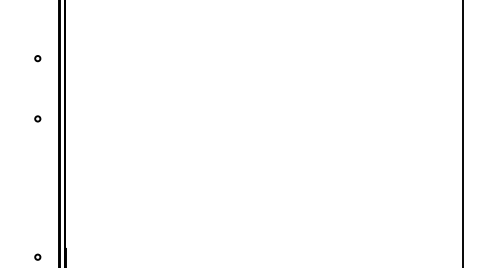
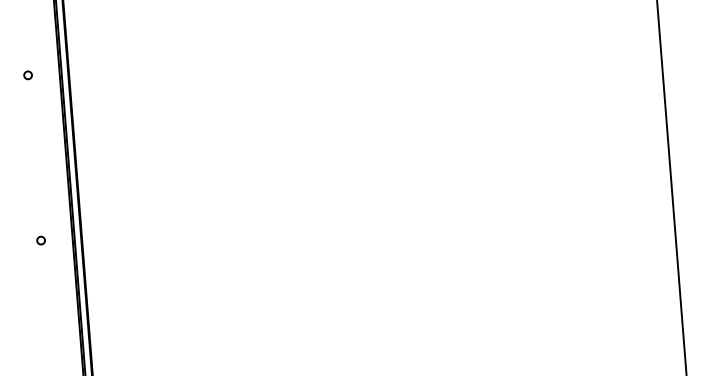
circle: (37, 58) -> (27, 75), moved
circle: (37, 118) -> (40, 240), moved

